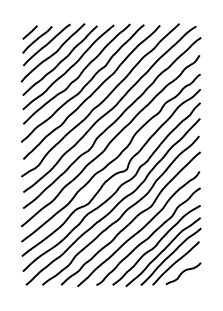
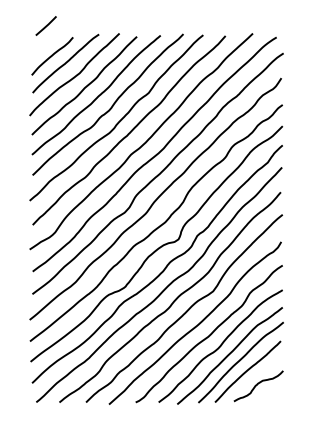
line: (29, 32) -> (45, 25), moved

